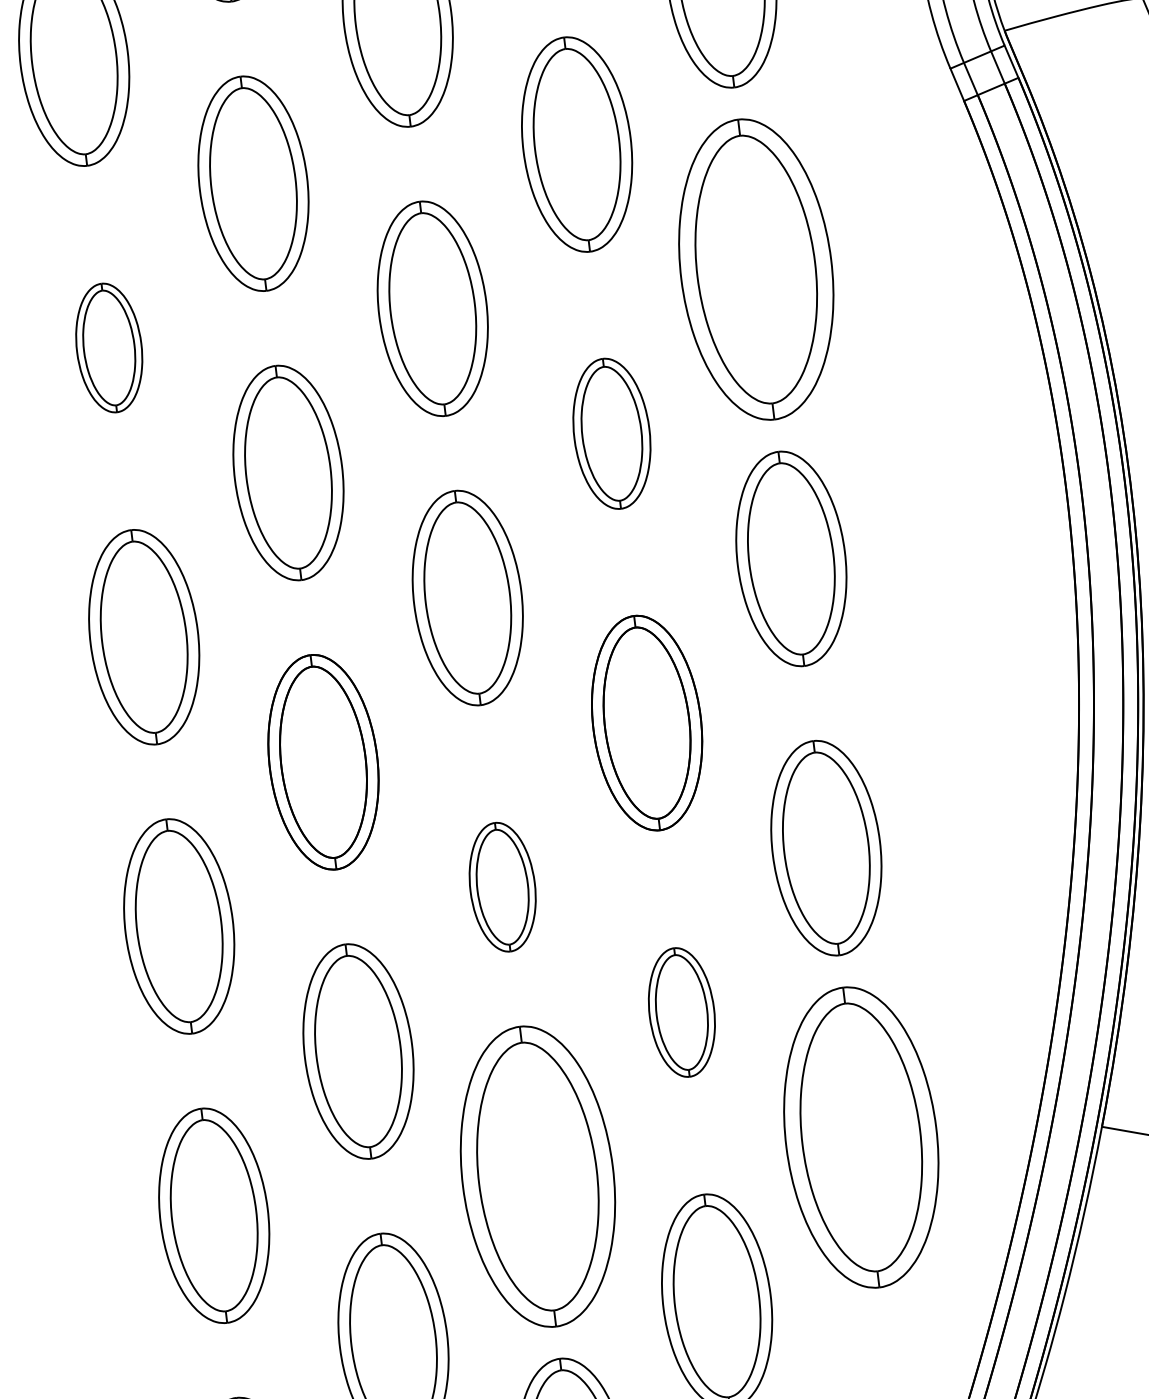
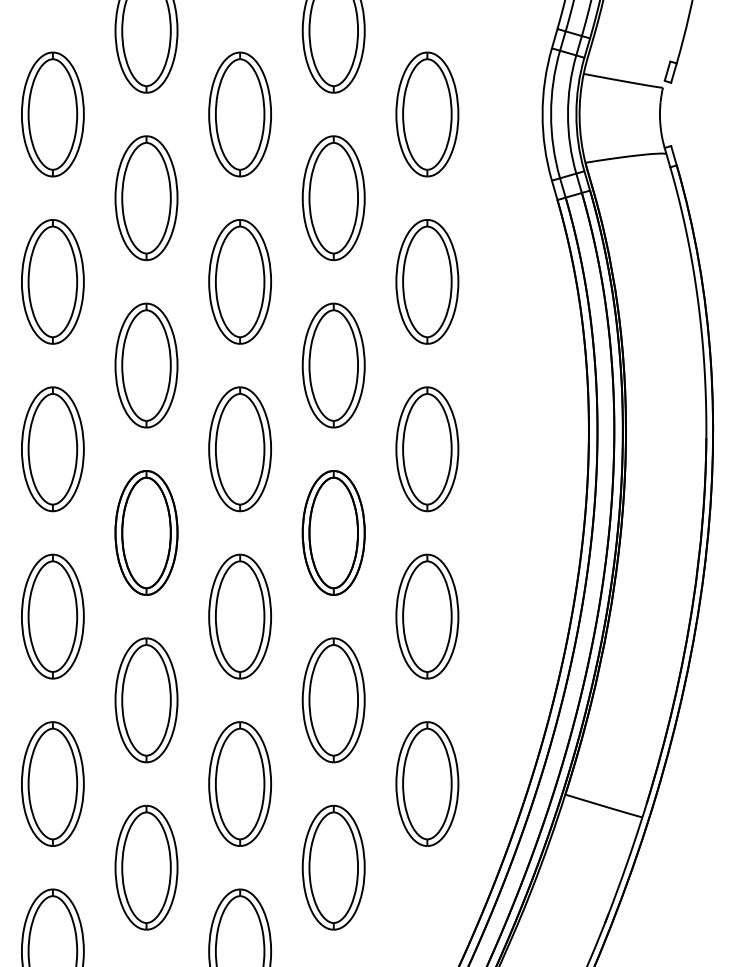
part: (756, 268) -> (427, 281), size x0.71
part: (108, 347) -> (52, 281), size x1.67
part: (611, 433) -> (333, 365), size x1.43
part: (501, 887) -> (239, 616), size x1.67
part: (681, 1012) -> (333, 700), size x1.67
part: (861, 1136) -> (427, 783), size x0.71
part: (536, 1175) -> (239, 783), size x0.71

